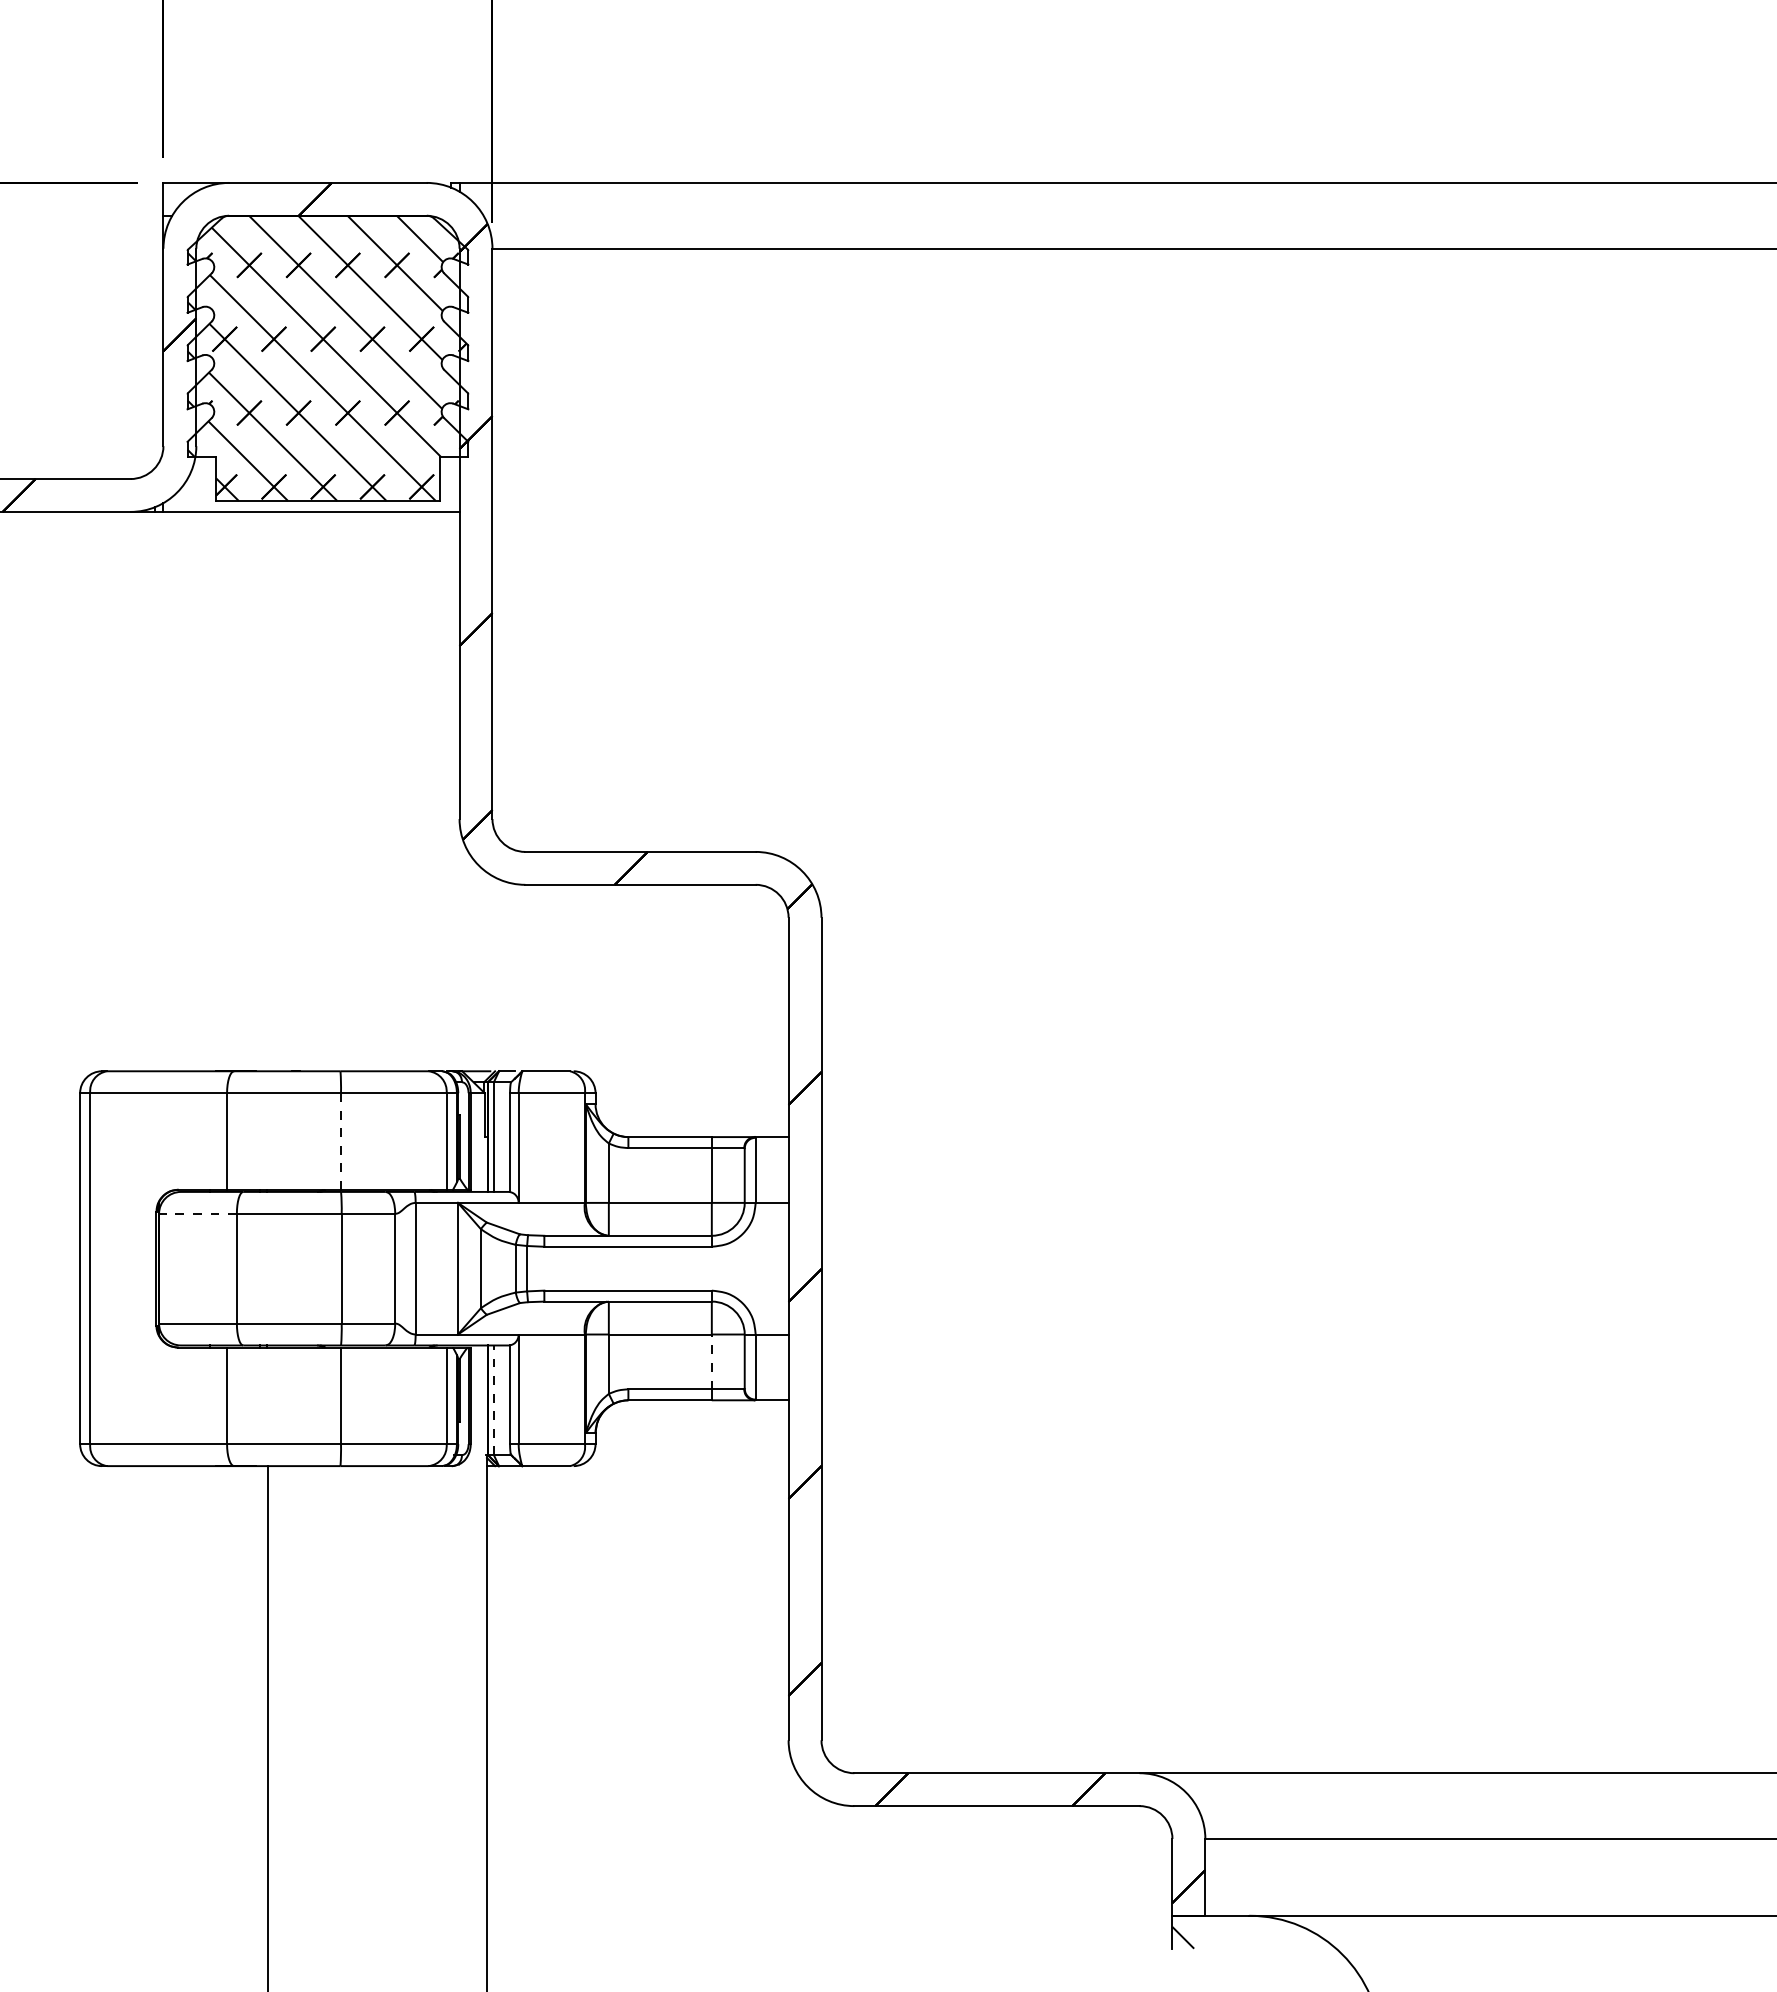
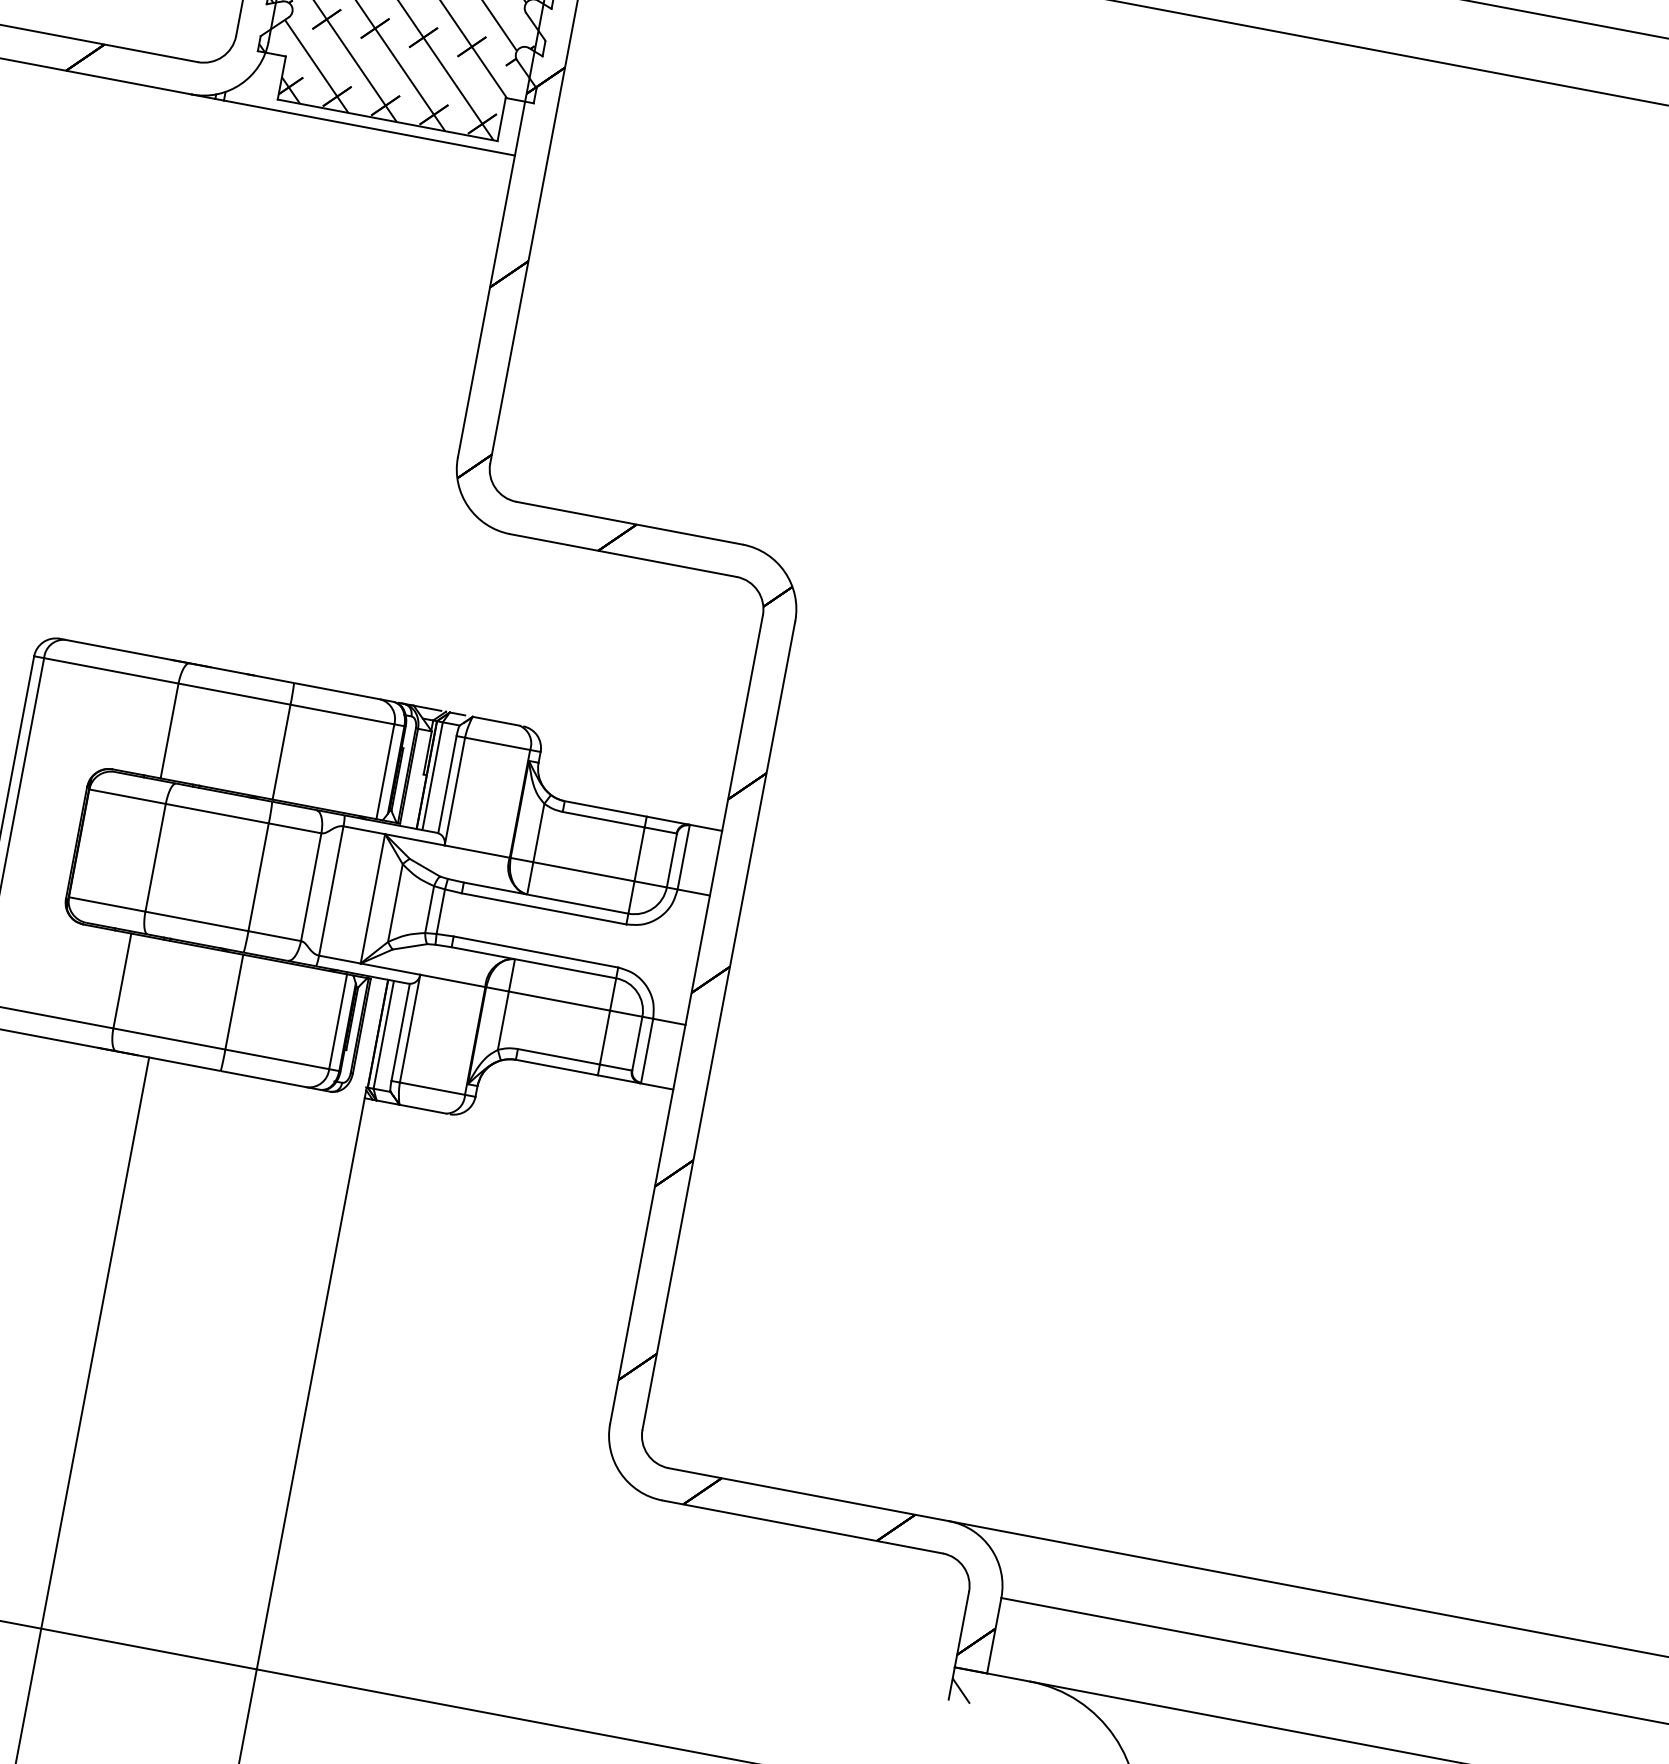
line: (341, 1140) -> (282, 751), dashed -> solid
line: (197, 1213) -> (127, 796), dashed -> solid
line: (711, 1361) -> (604, 1037), dashed -> solid
line: (493, 1400) -> (383, 1034), dashed -> solid

